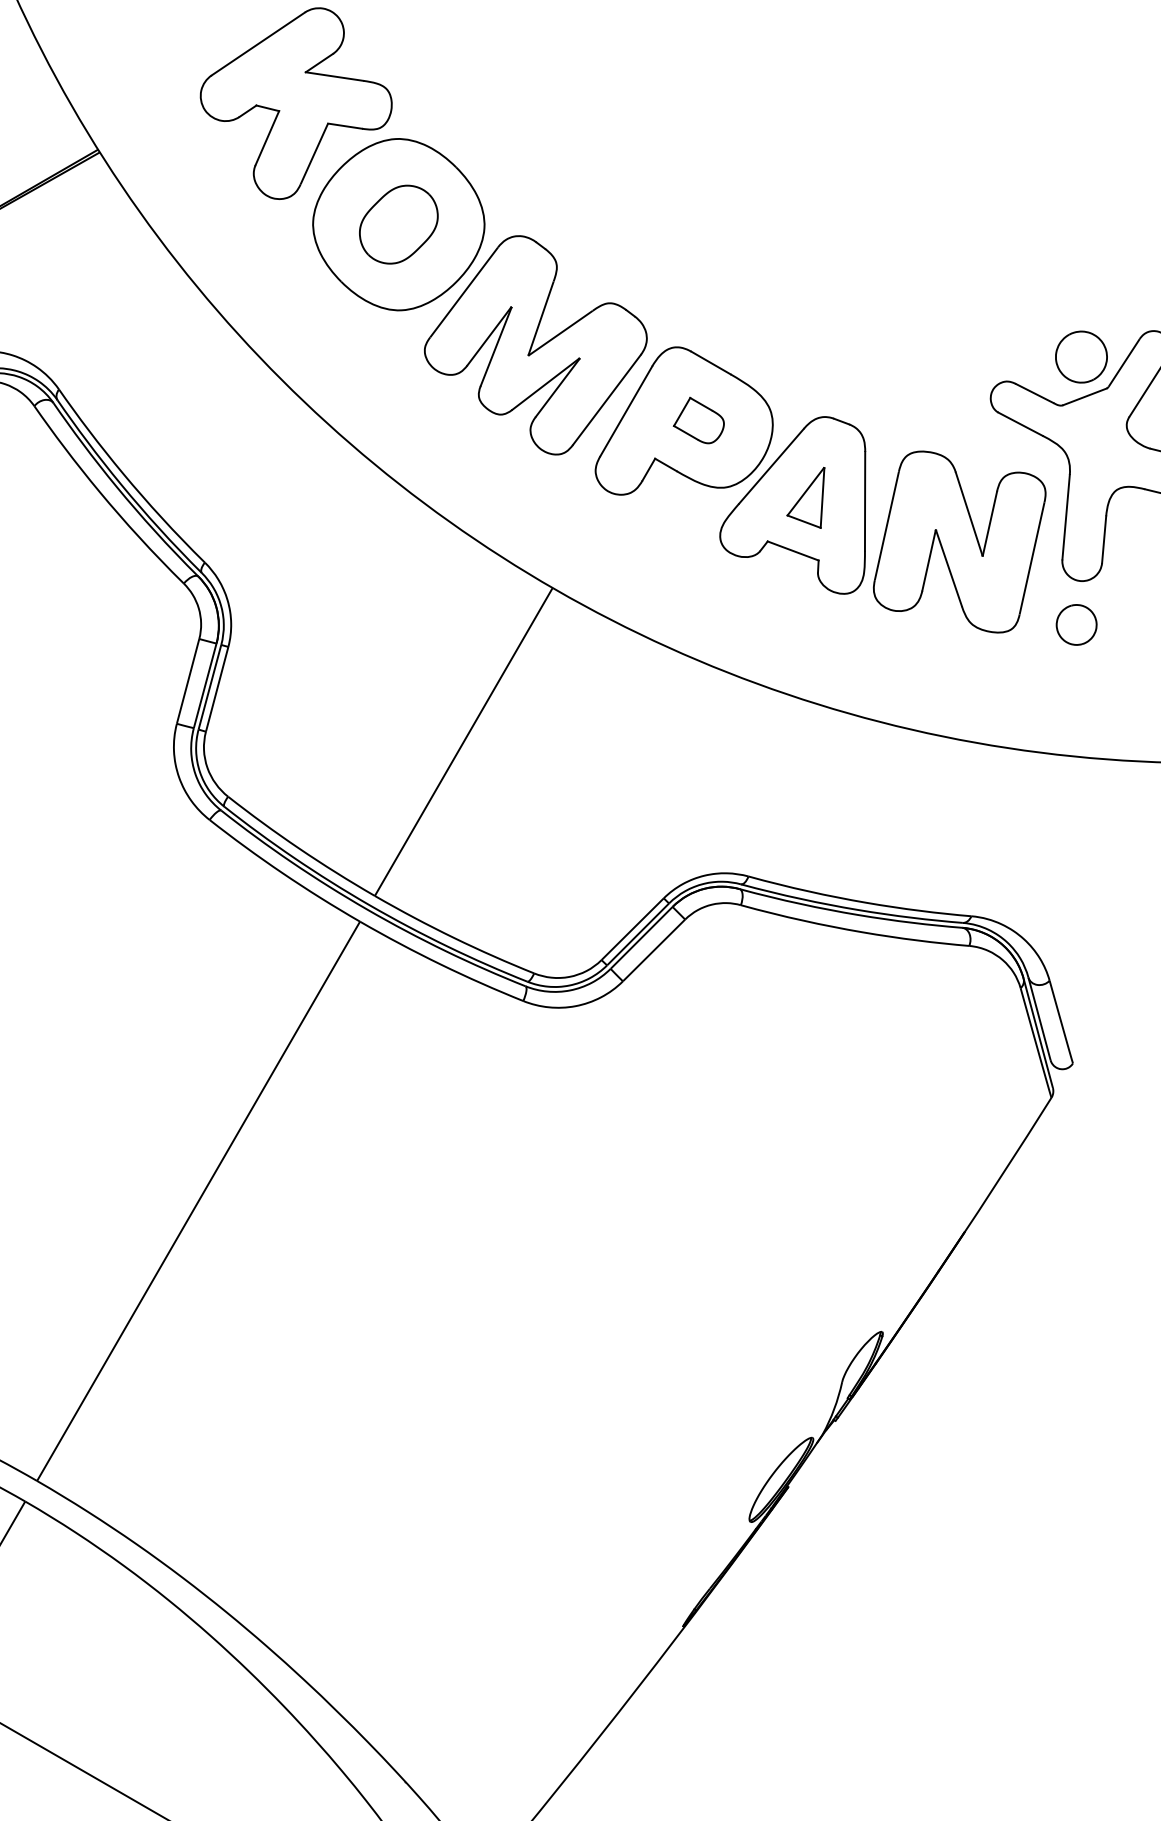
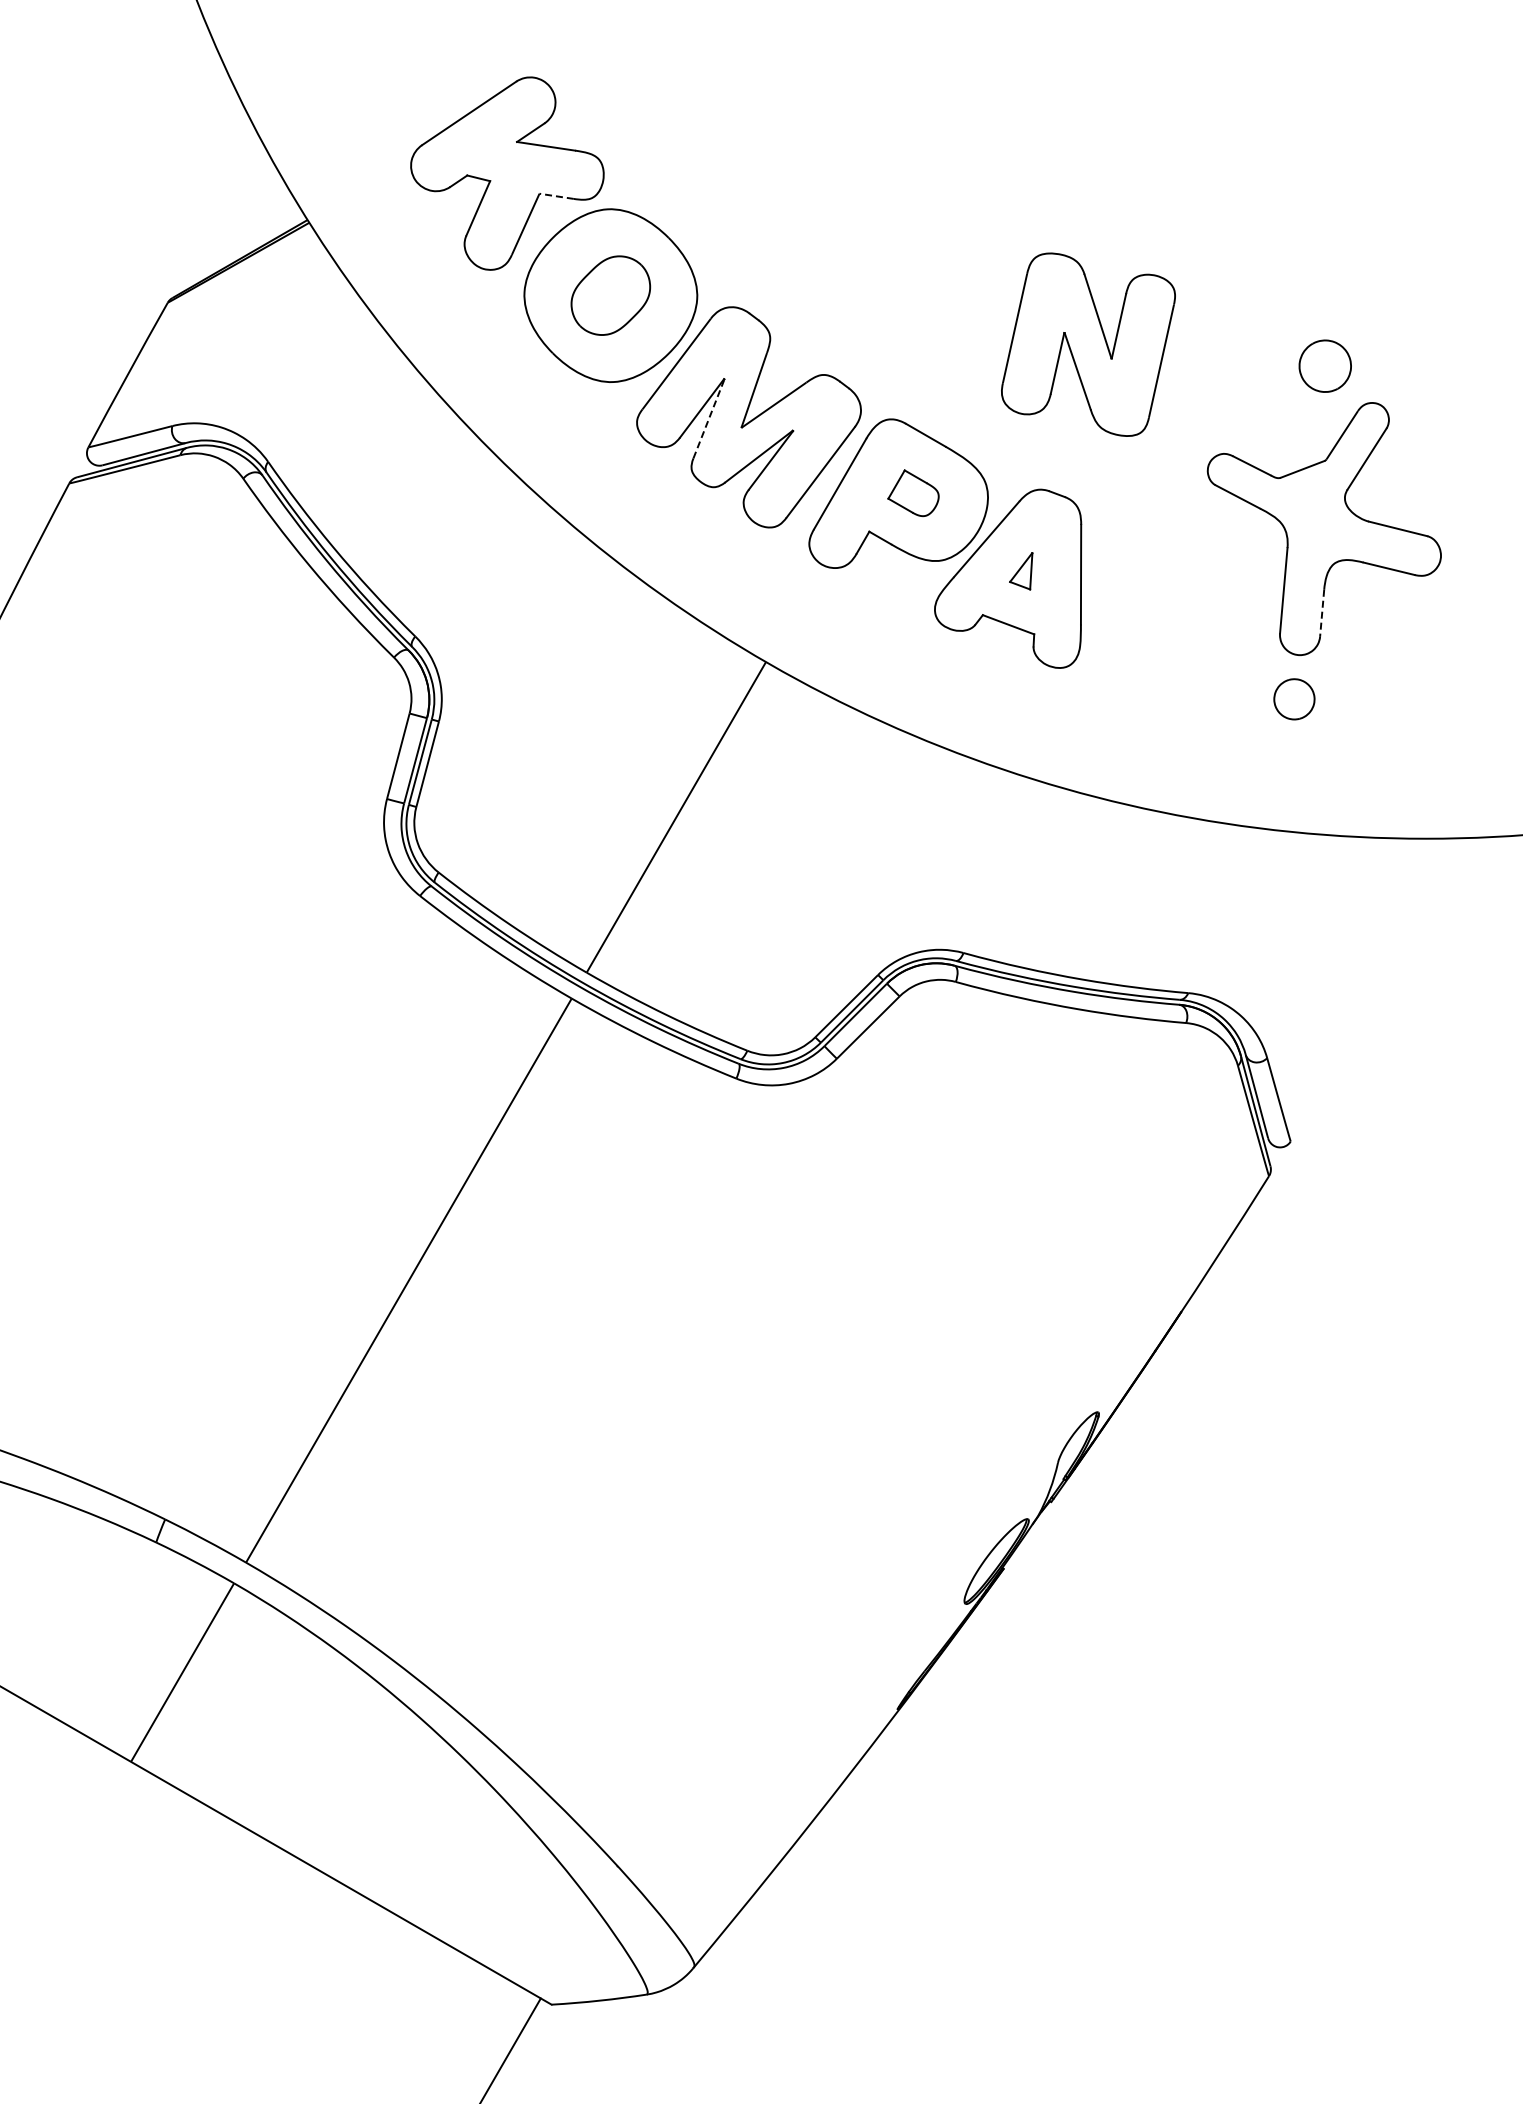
line: (344, 126) -> (556, 196), solid -> dashed
line: (496, 346) -> (709, 418), solid -> dashed
part: (1080, 356) -> (1324, 365), moved
part: (805, 498) -> (1020, 571), size x0.6
line: (1104, 539) -> (1322, 613), solid -> dashed
part: (959, 541) -> (1088, 344), moved

